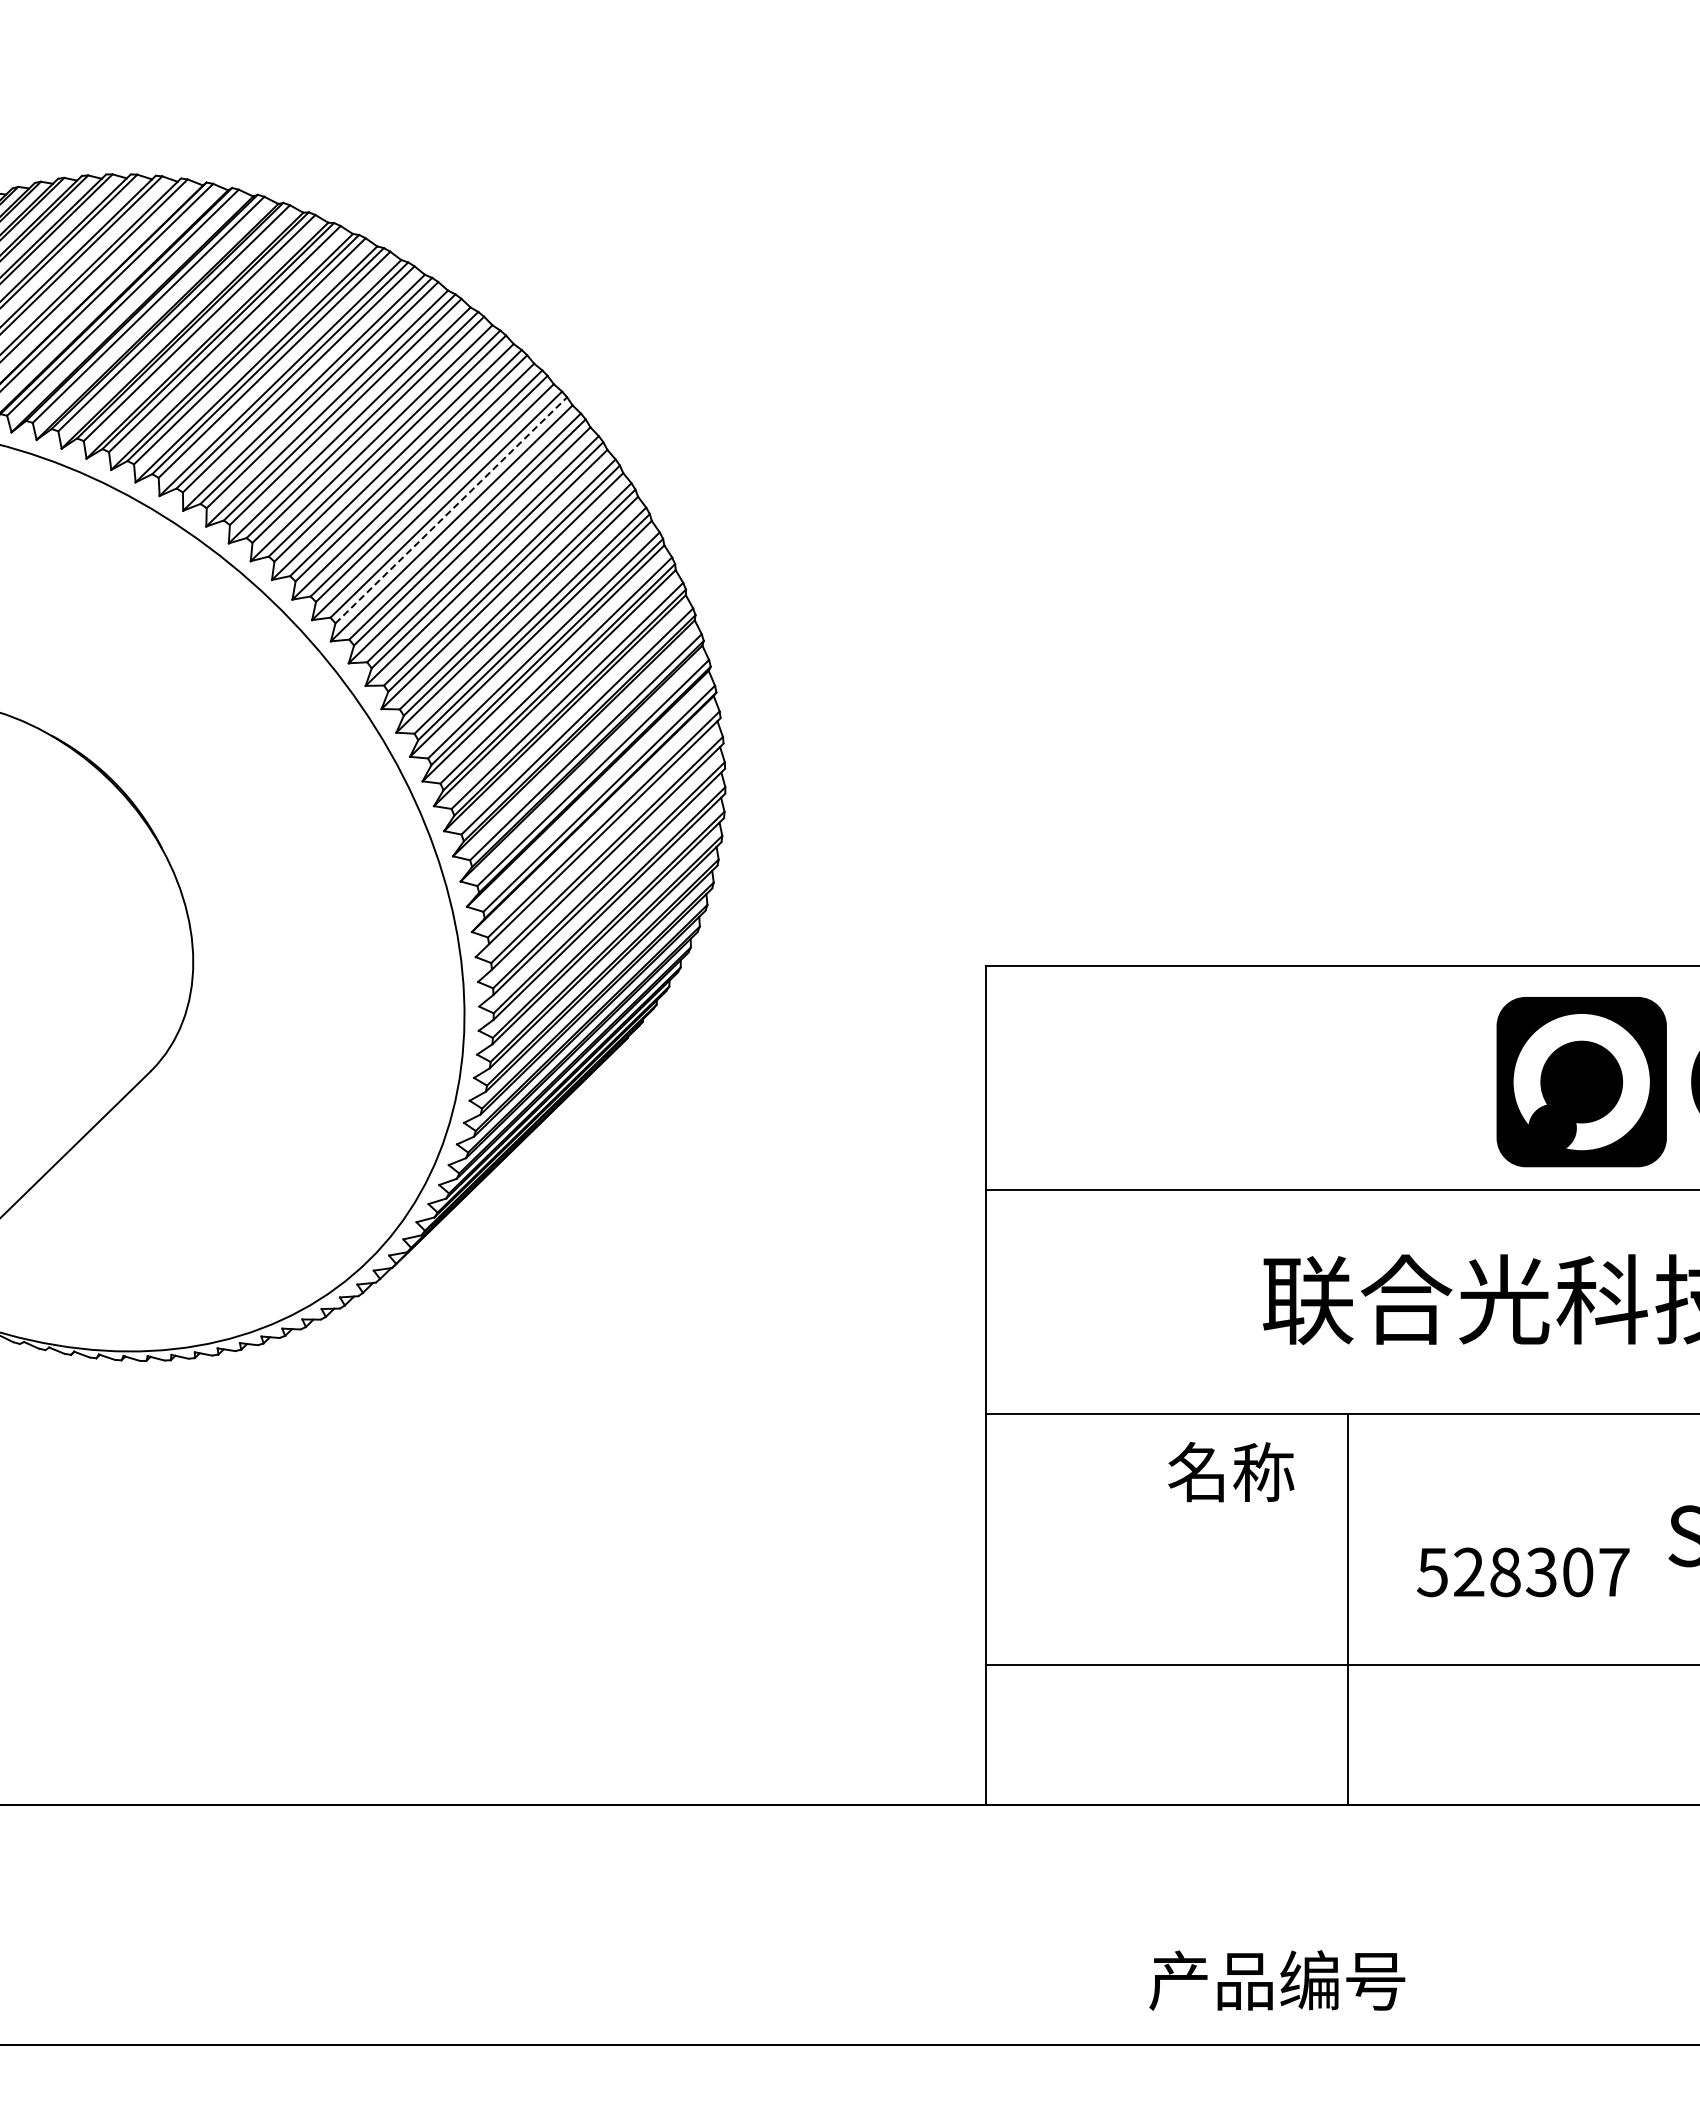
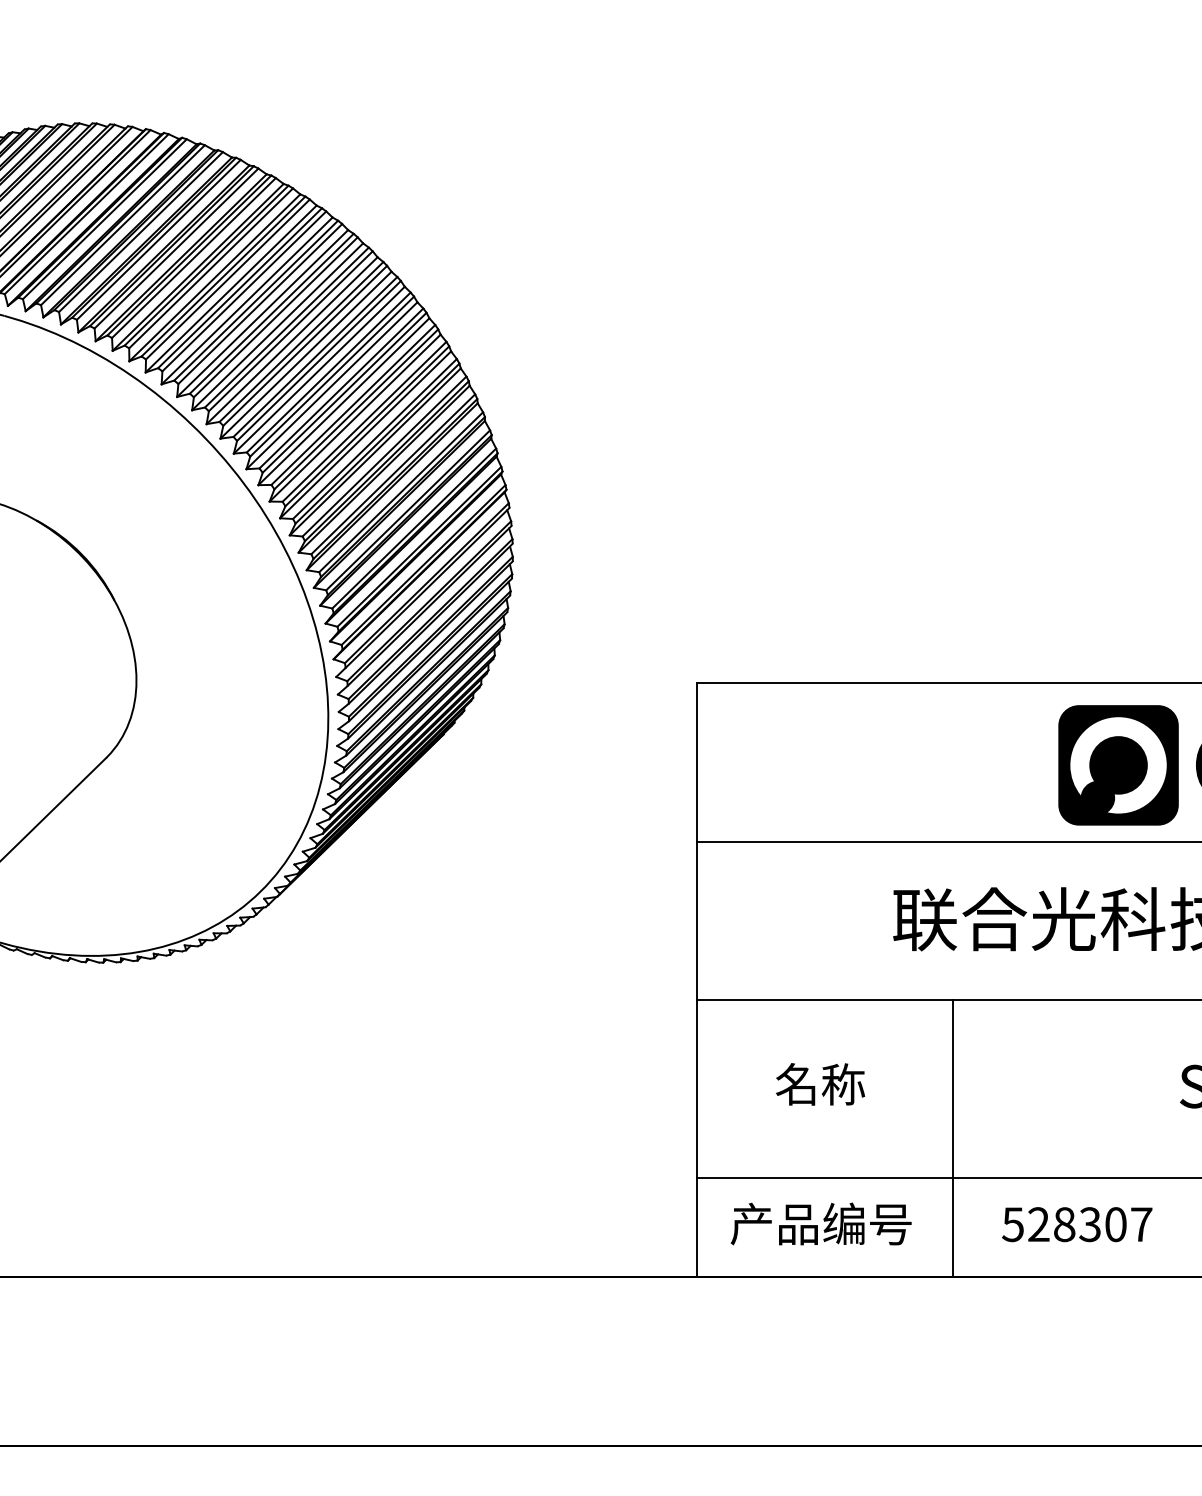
line: (451, 510) -> (319, 361), dashed -> solid
text: (1231, 1471) -> (820, 1083), moved
text: (1523, 1572) -> (1077, 1224), moved
text: (1277, 1980) -> (821, 1224), moved

